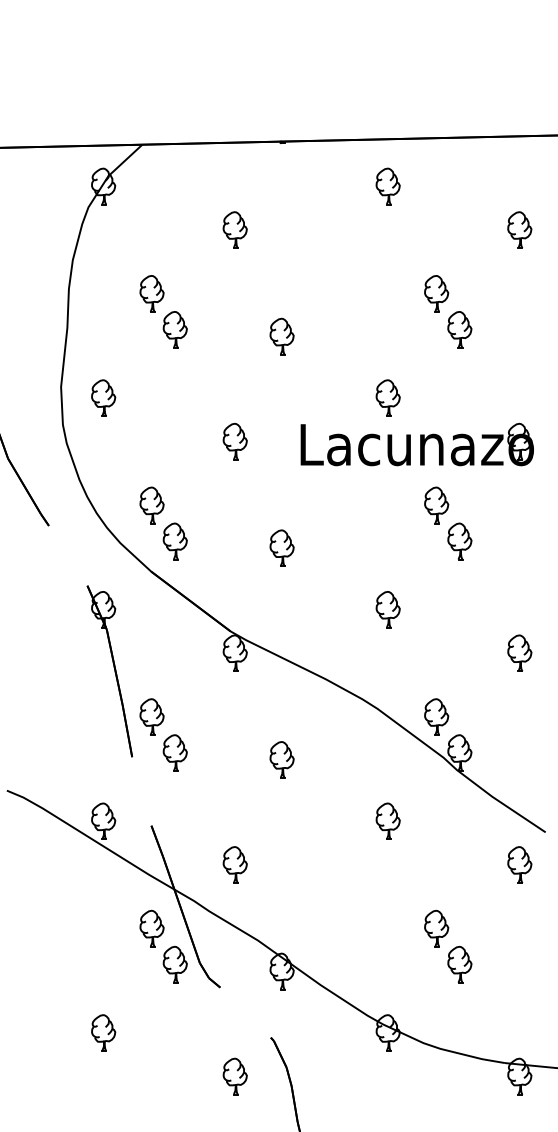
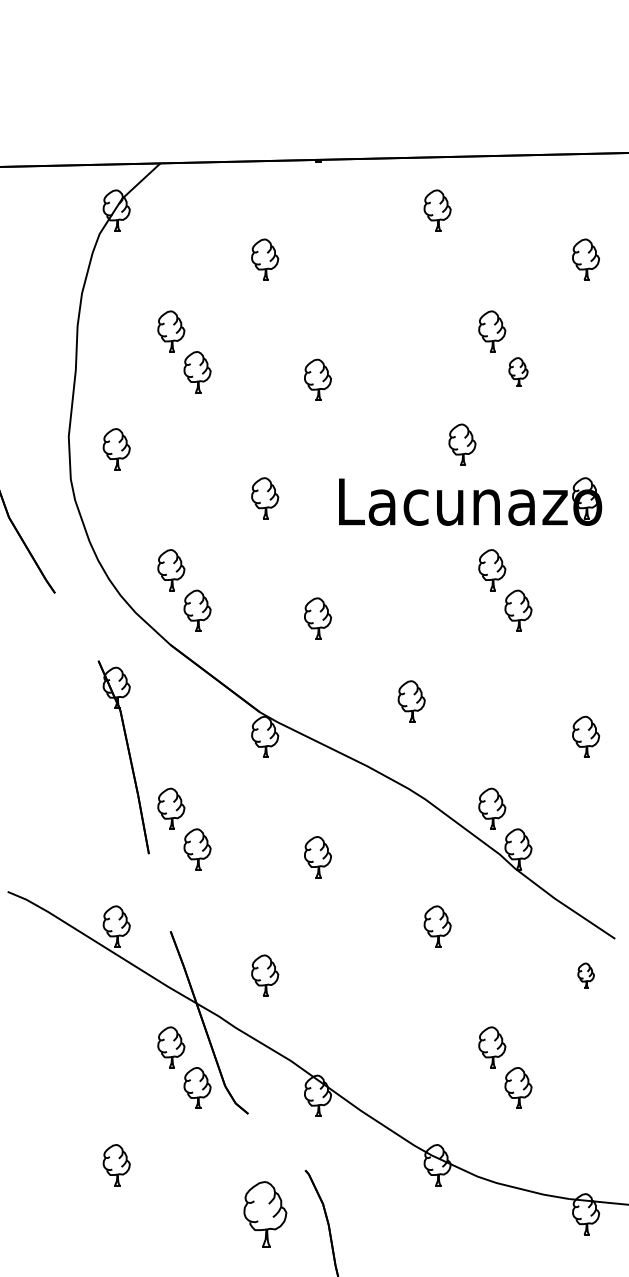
part: (459, 329) -> (518, 371), size x0.7
part: (387, 397) -> (461, 443), moved
part: (387, 609) -> (410, 701), moved
part: (519, 864) -> (585, 975), size x0.6
part: (234, 1076) -> (264, 1214), size x1.6

